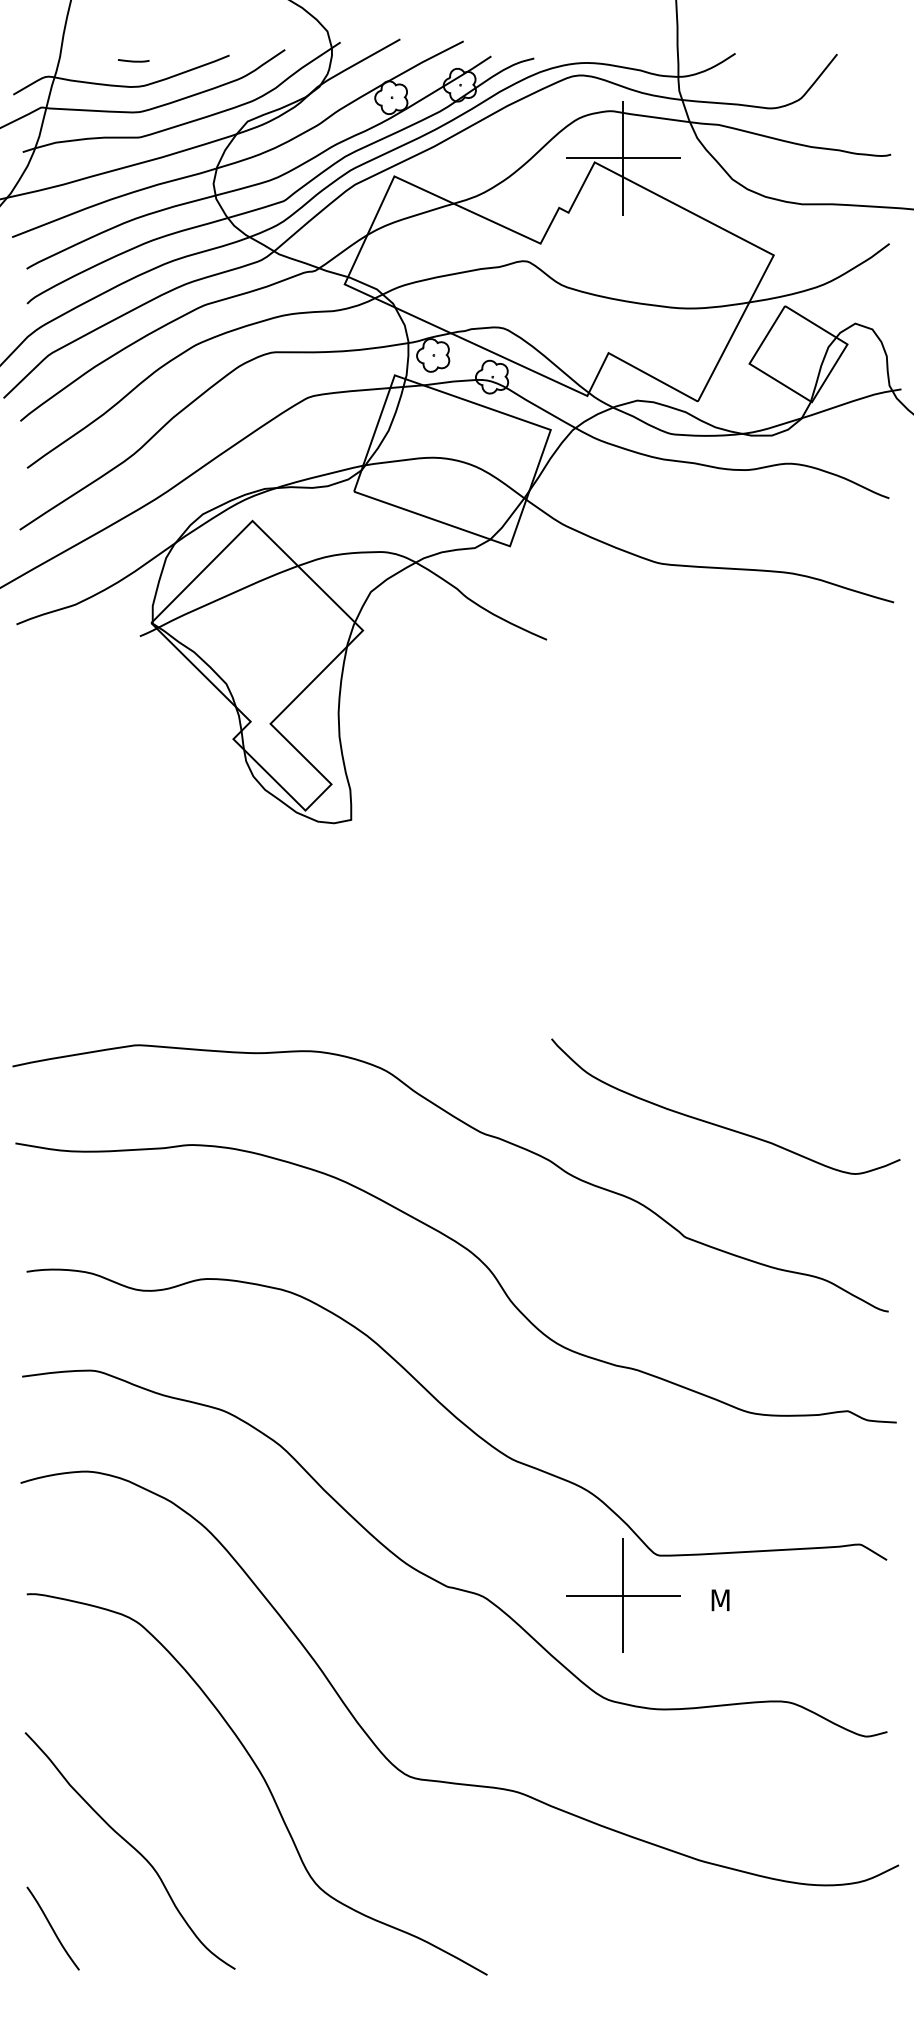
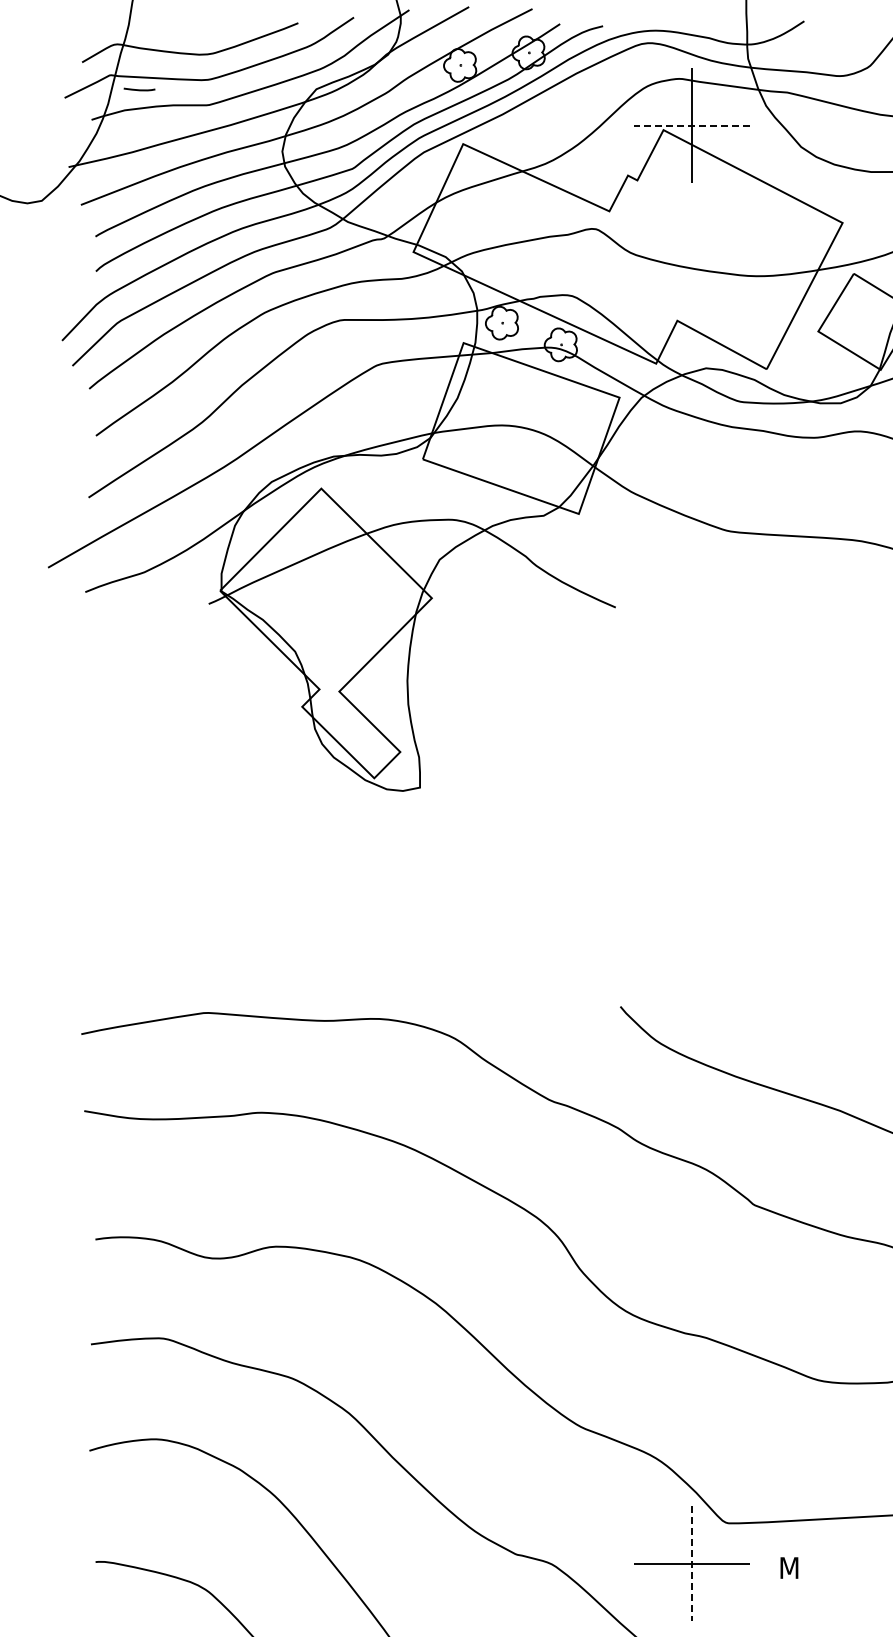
line: (133, 60) -> (139, 89), moved
line: (623, 158) -> (692, 126), solid -> dashed
line: (623, 1595) -> (692, 1563), solid -> dashed

